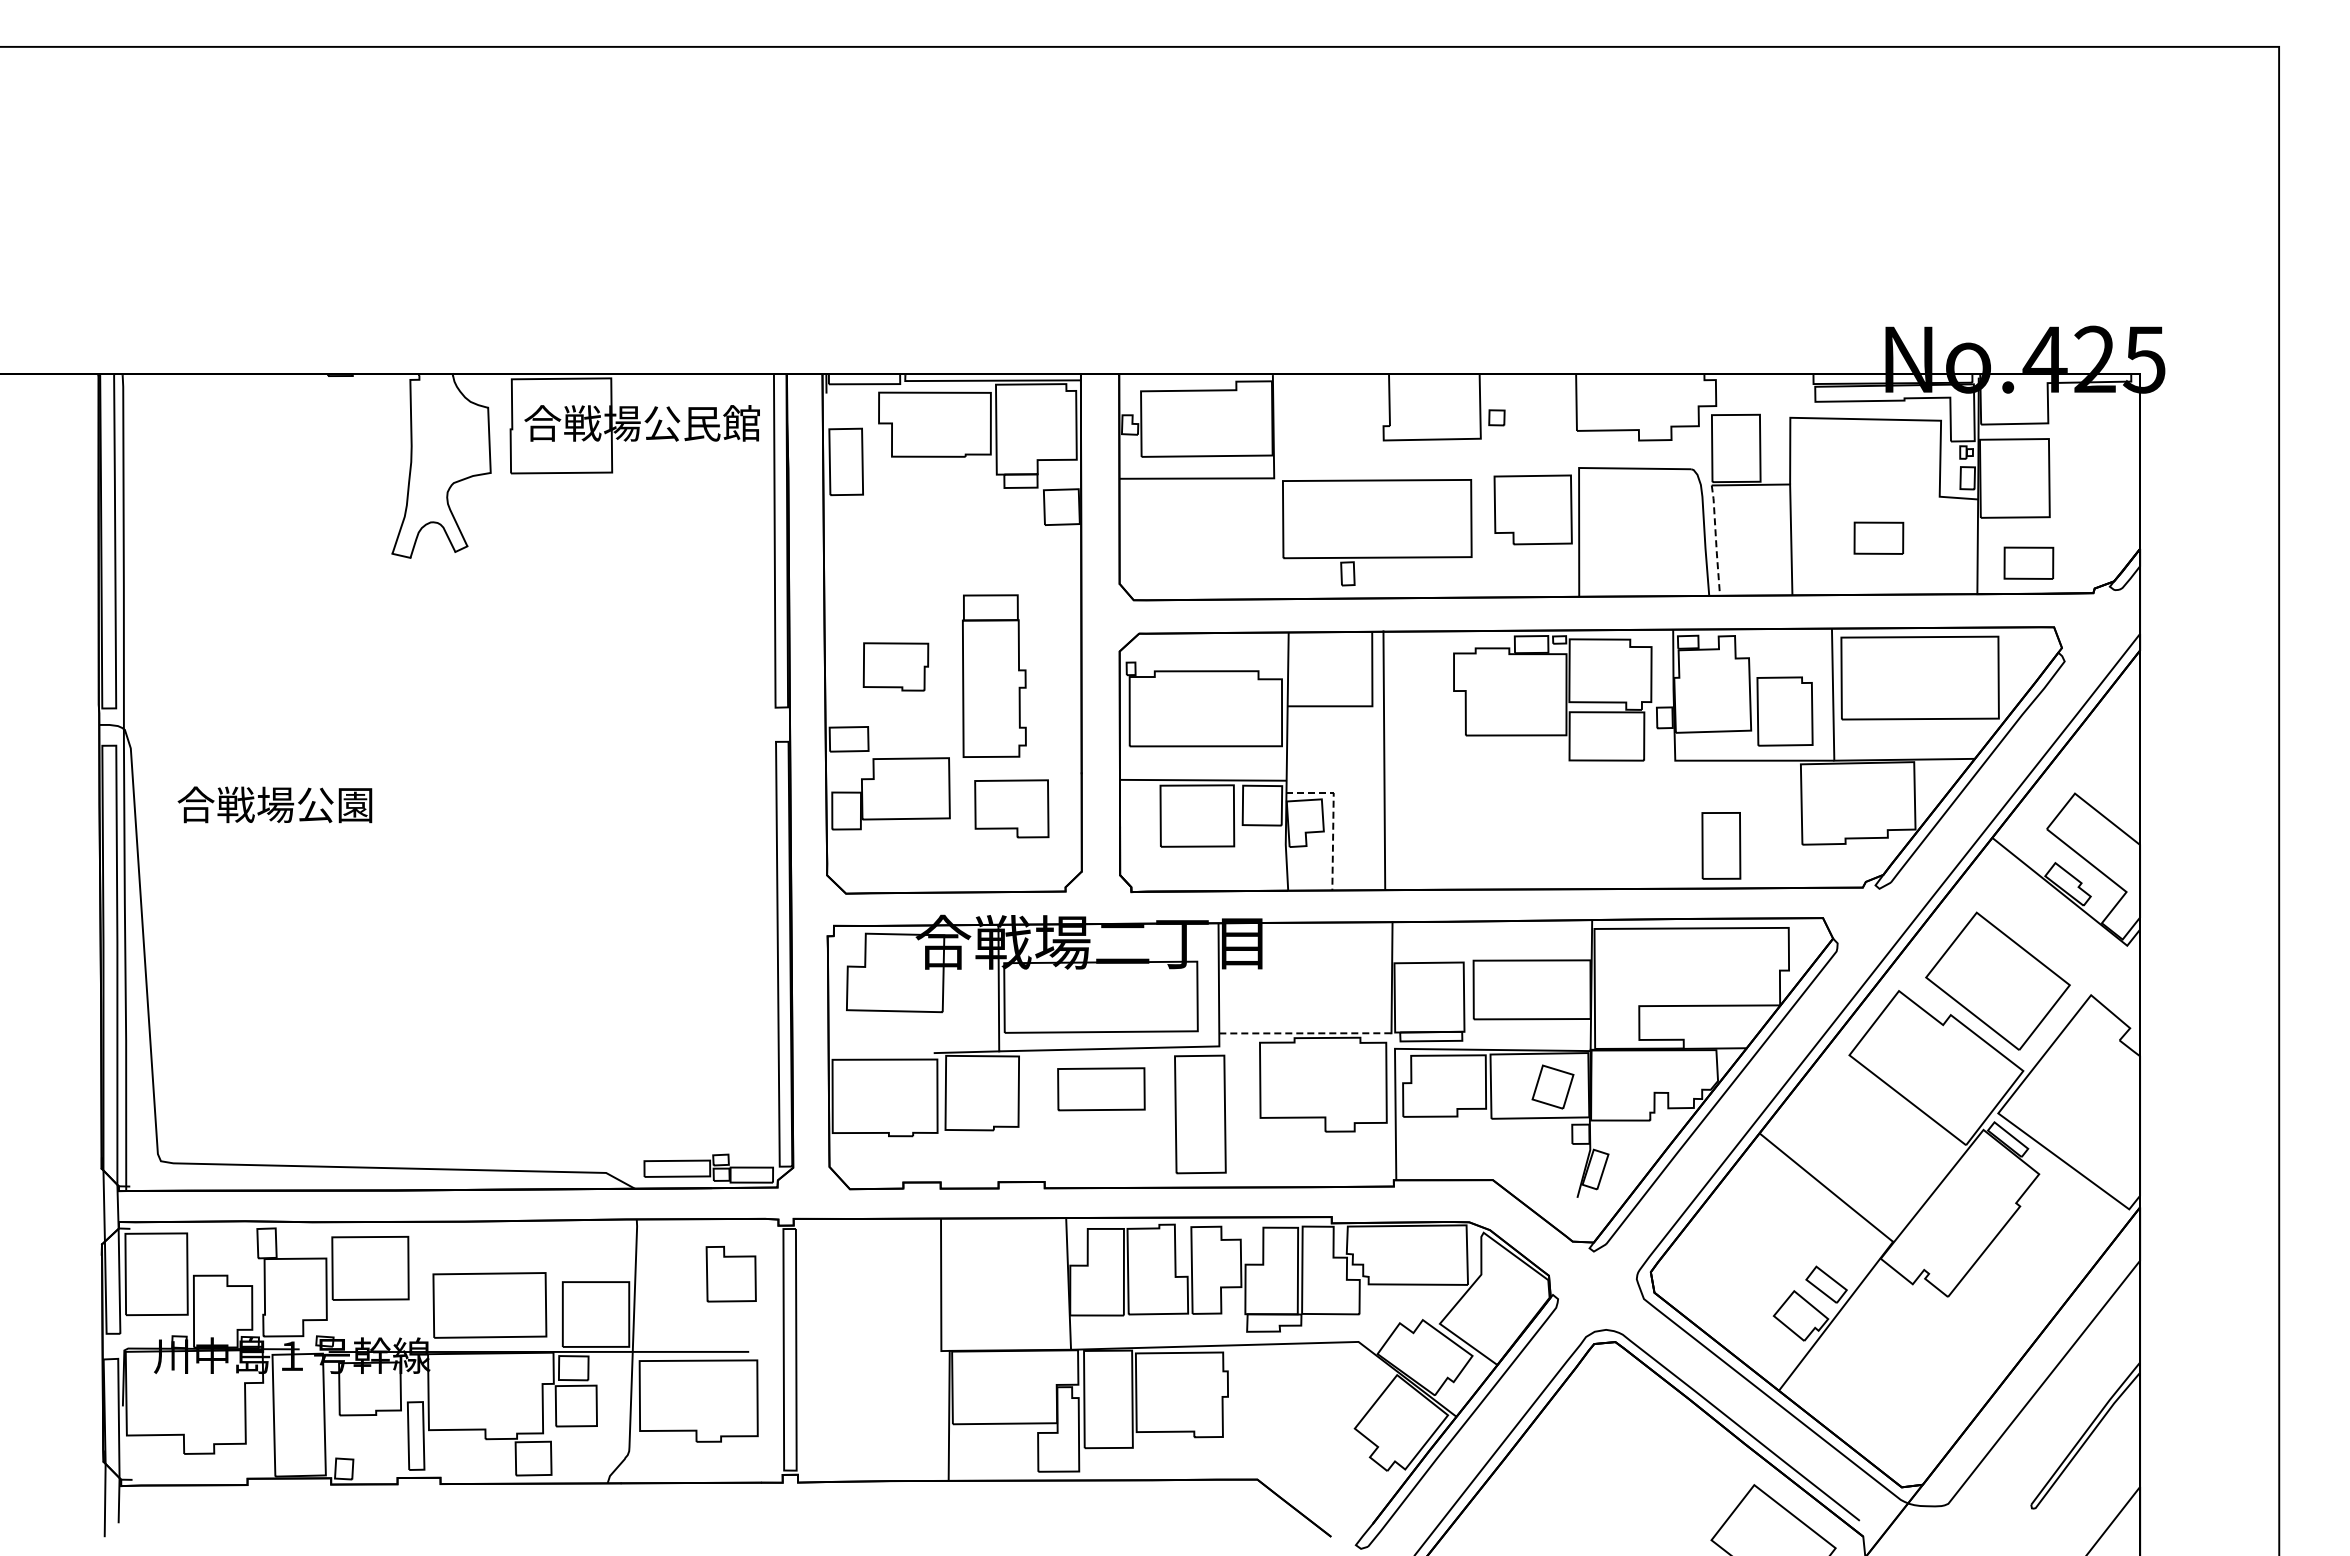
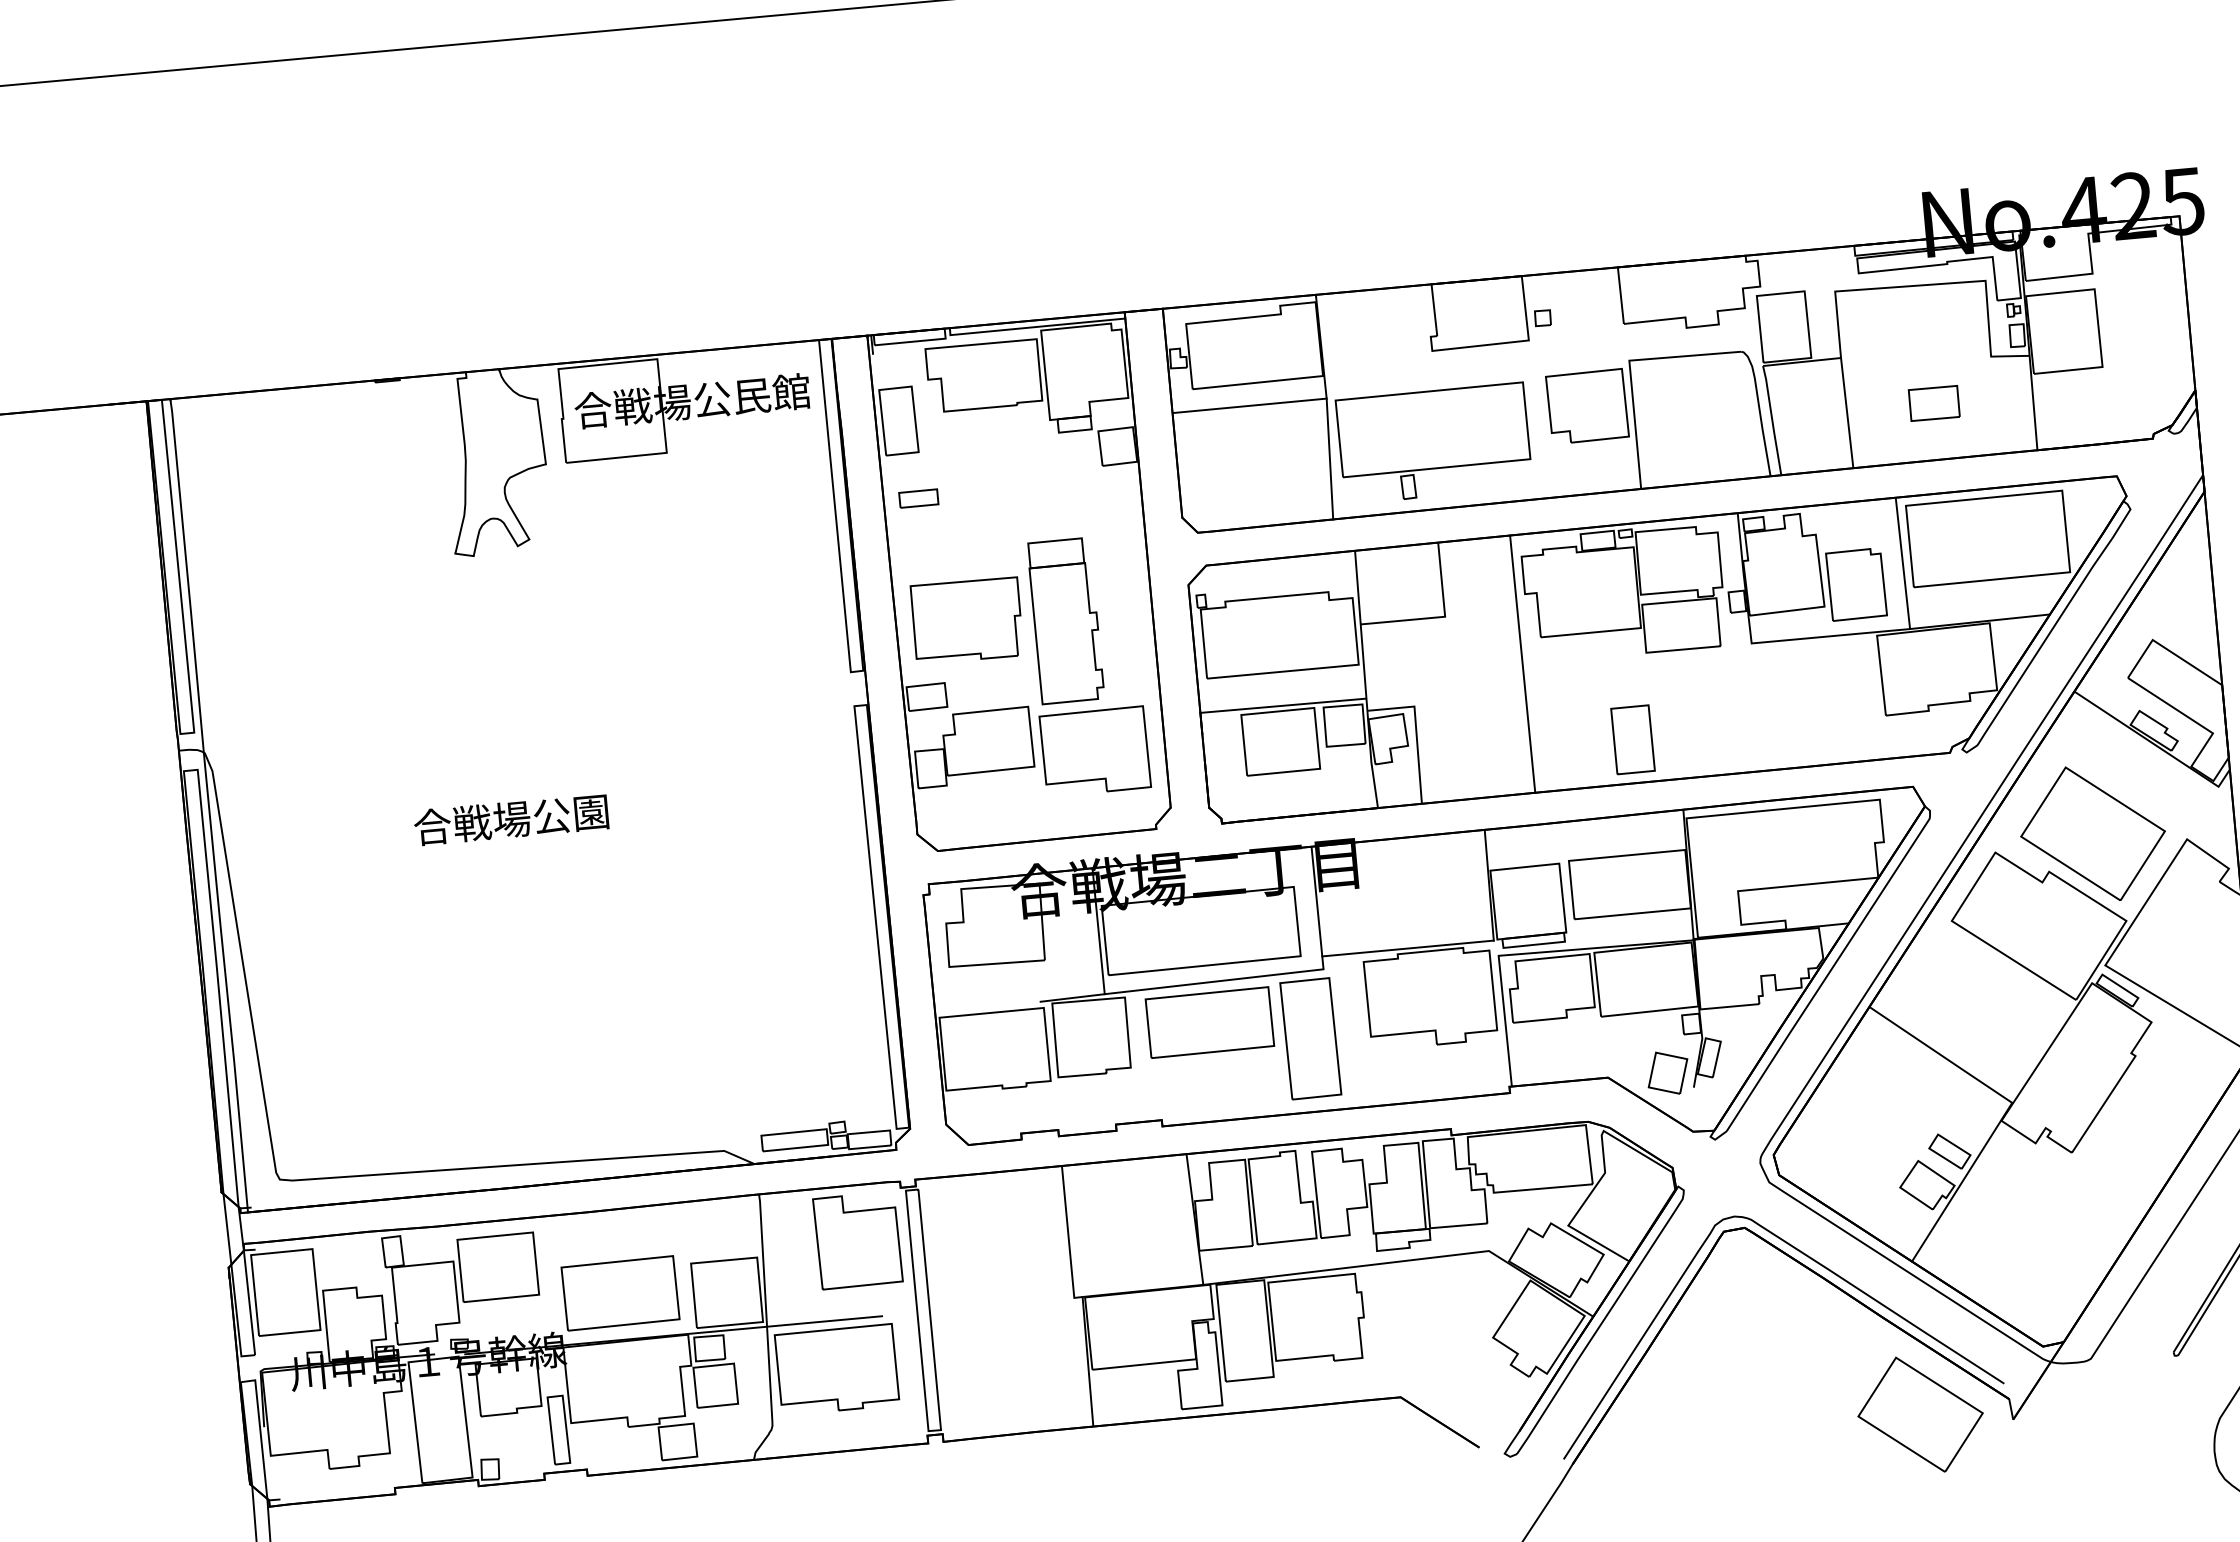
line: (1271, 538) -> (1329, 458), added
part: (858, 540) -> (918, 498), added
line: (1716, 540) -> (1772, 420), dashed -> solid
part: (2028, 562) -> (2085, 414), removed
part: (895, 666) -> (966, 620), size x1.67
line: (1384, 760) -> (1522, 664), moved
text: (274, 804) -> (510, 819), moved
part: (1011, 808) -> (1094, 751), size x1.43
line: (1333, 817) -> (1416, 731), dashed -> solid
part: (1721, 845) -> (1633, 739), moved
line: (1305, 1033) -> (1408, 948), dashed -> solid
part: (1552, 1086) -> (1667, 1072), moved
part: (1101, 1089) -> (1210, 1022), size x1.43
part: (731, 1273) -> (858, 1239), size x1.67

